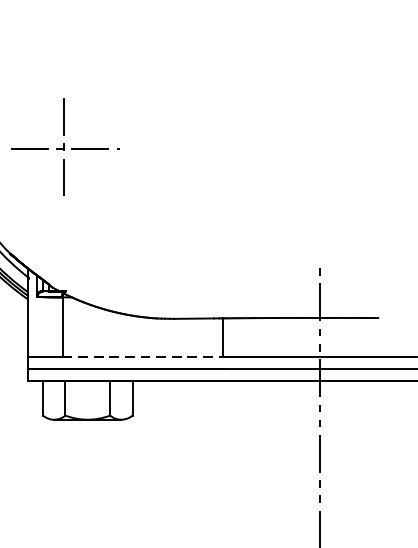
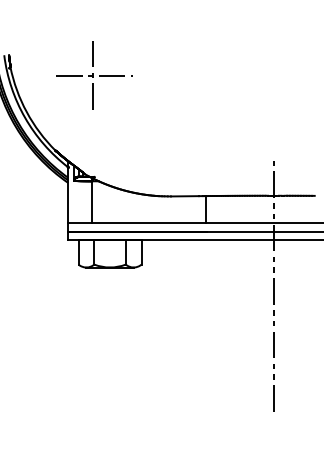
line: (142, 357) -> (148, 223), dashed -> solid

